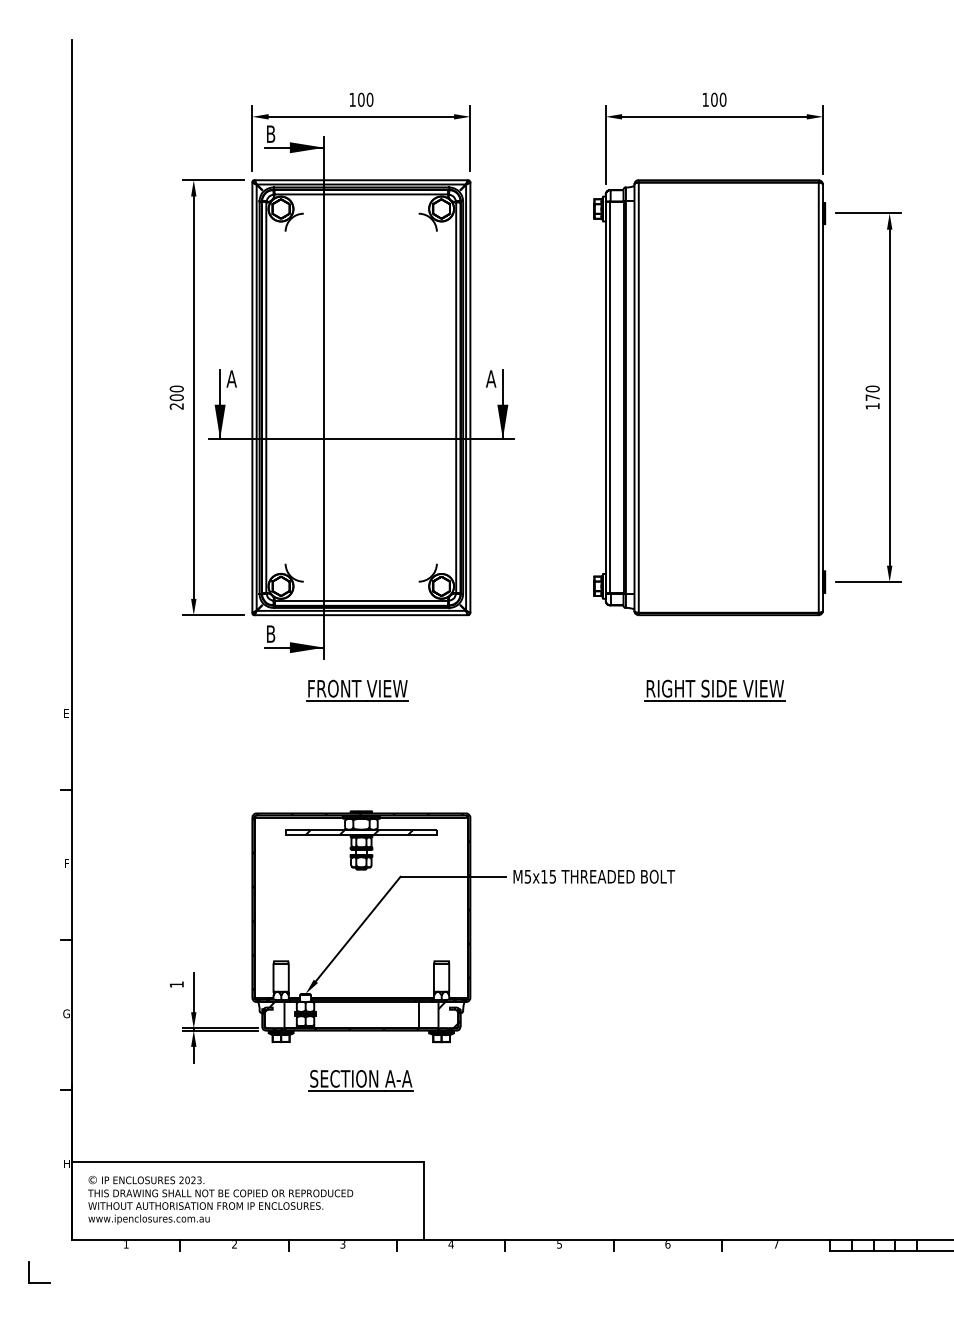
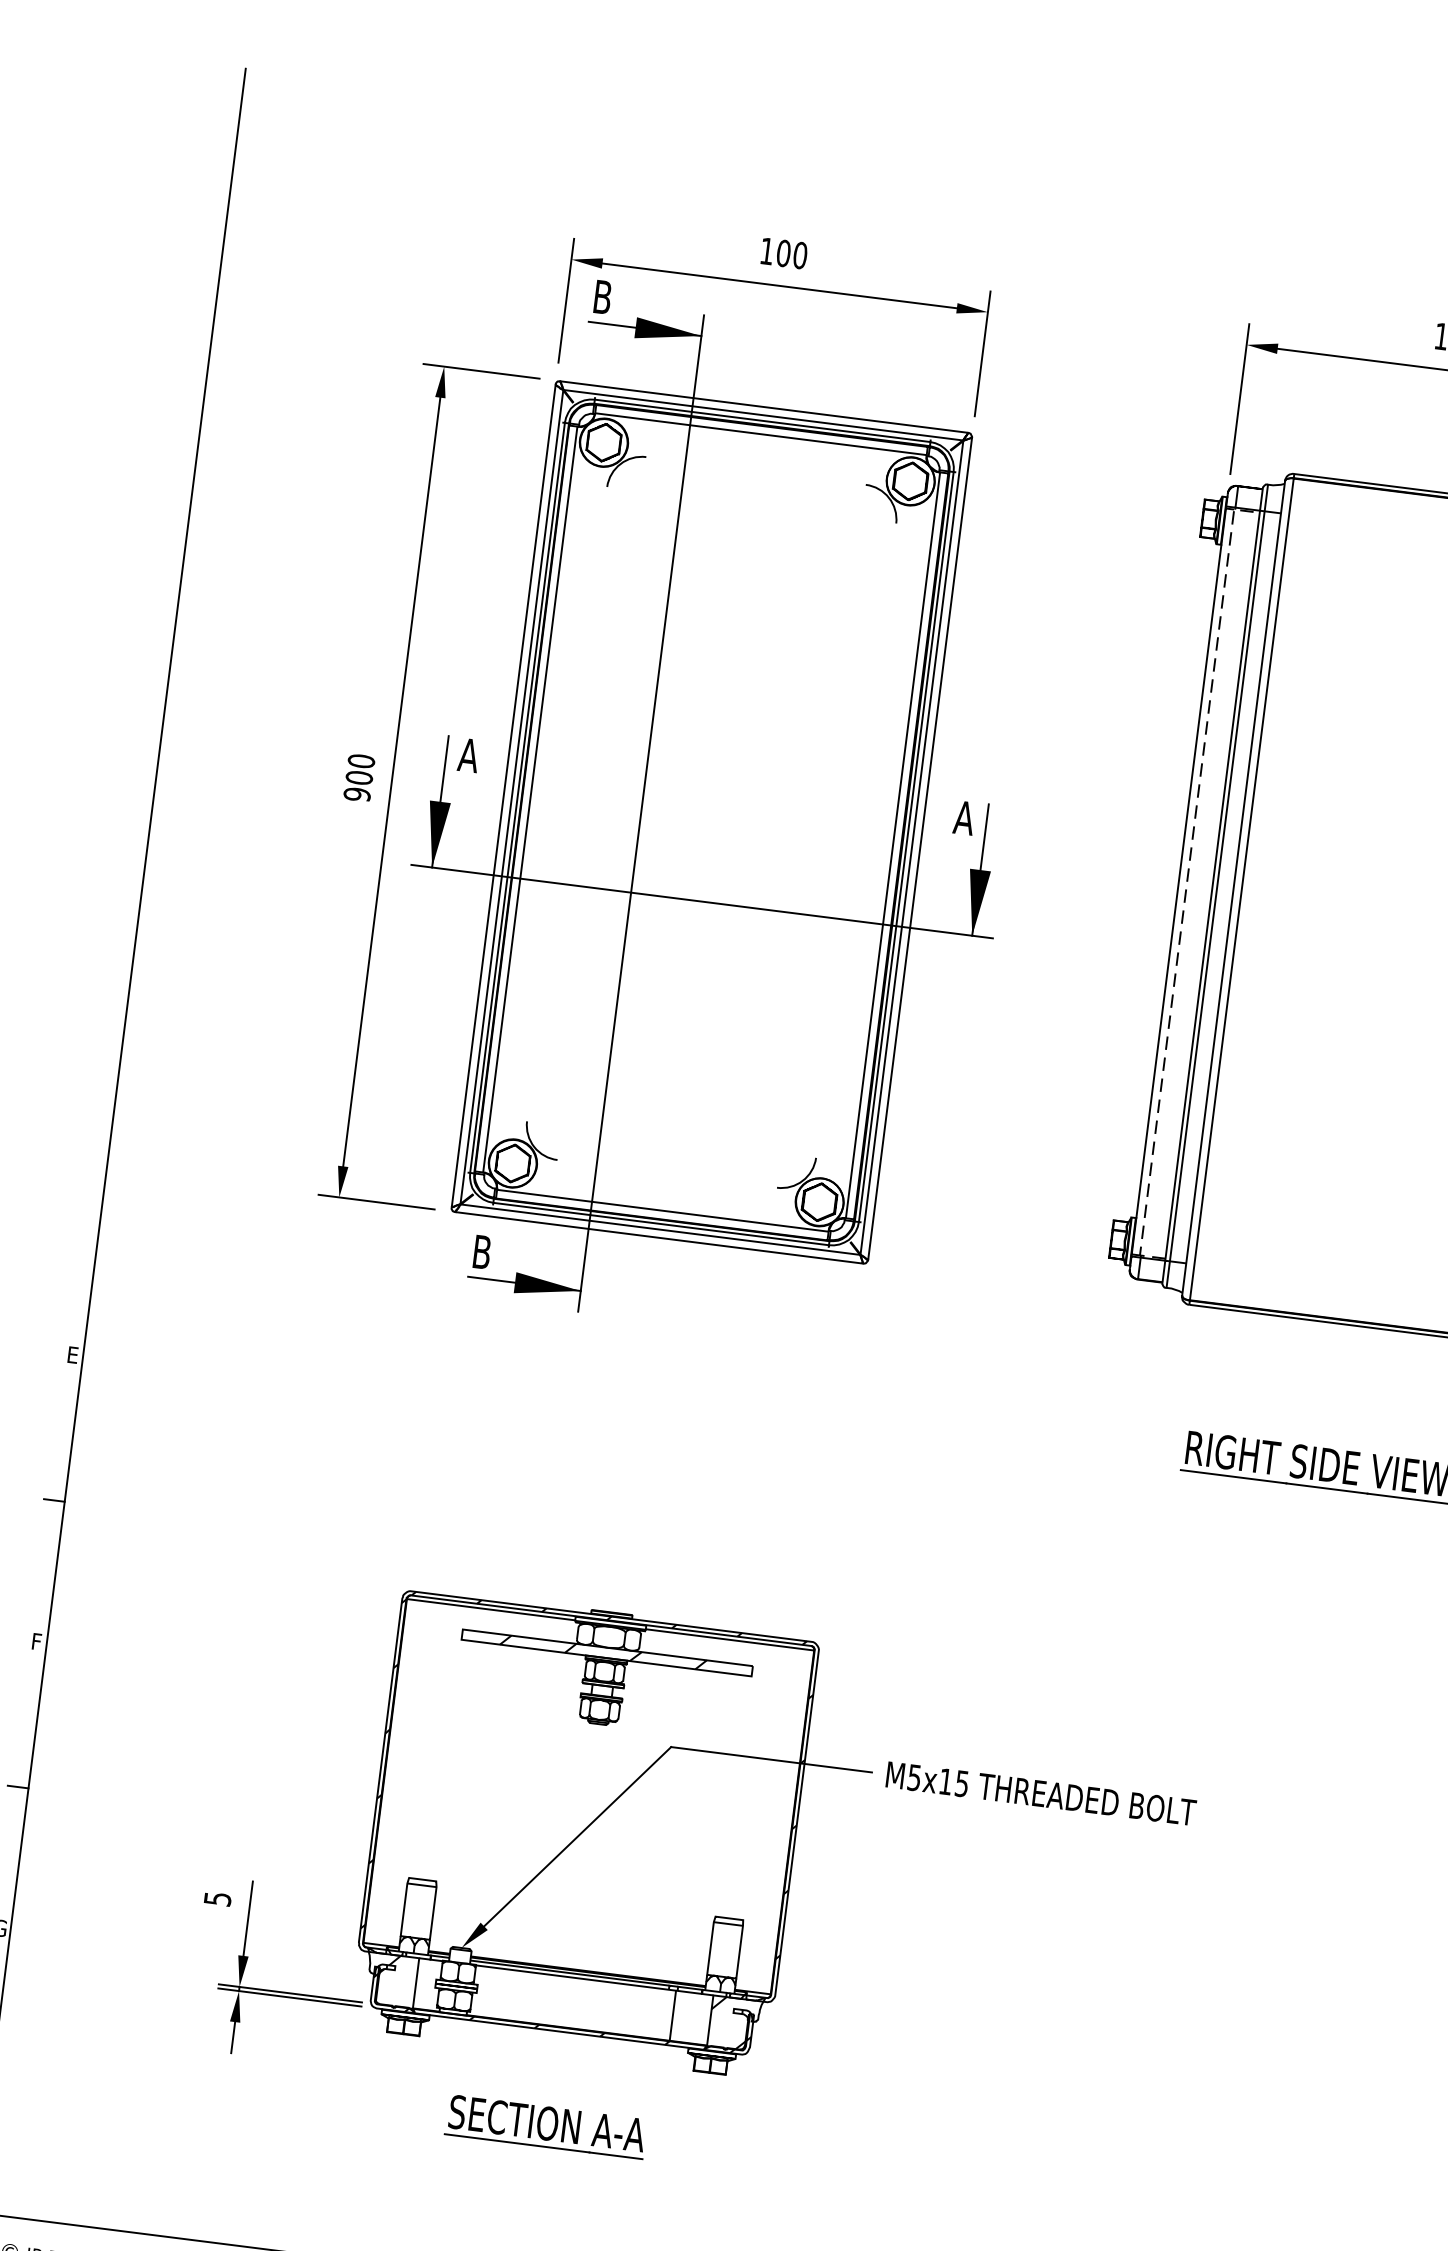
line: (610, 397) -> (1187, 882), solid -> dashed
text: (176, 406) -> (356, 794), 200 -> 900
part: (357, 690) -> (633, 1380), removed
text: (176, 984) -> (217, 1898), 1 -> 5

